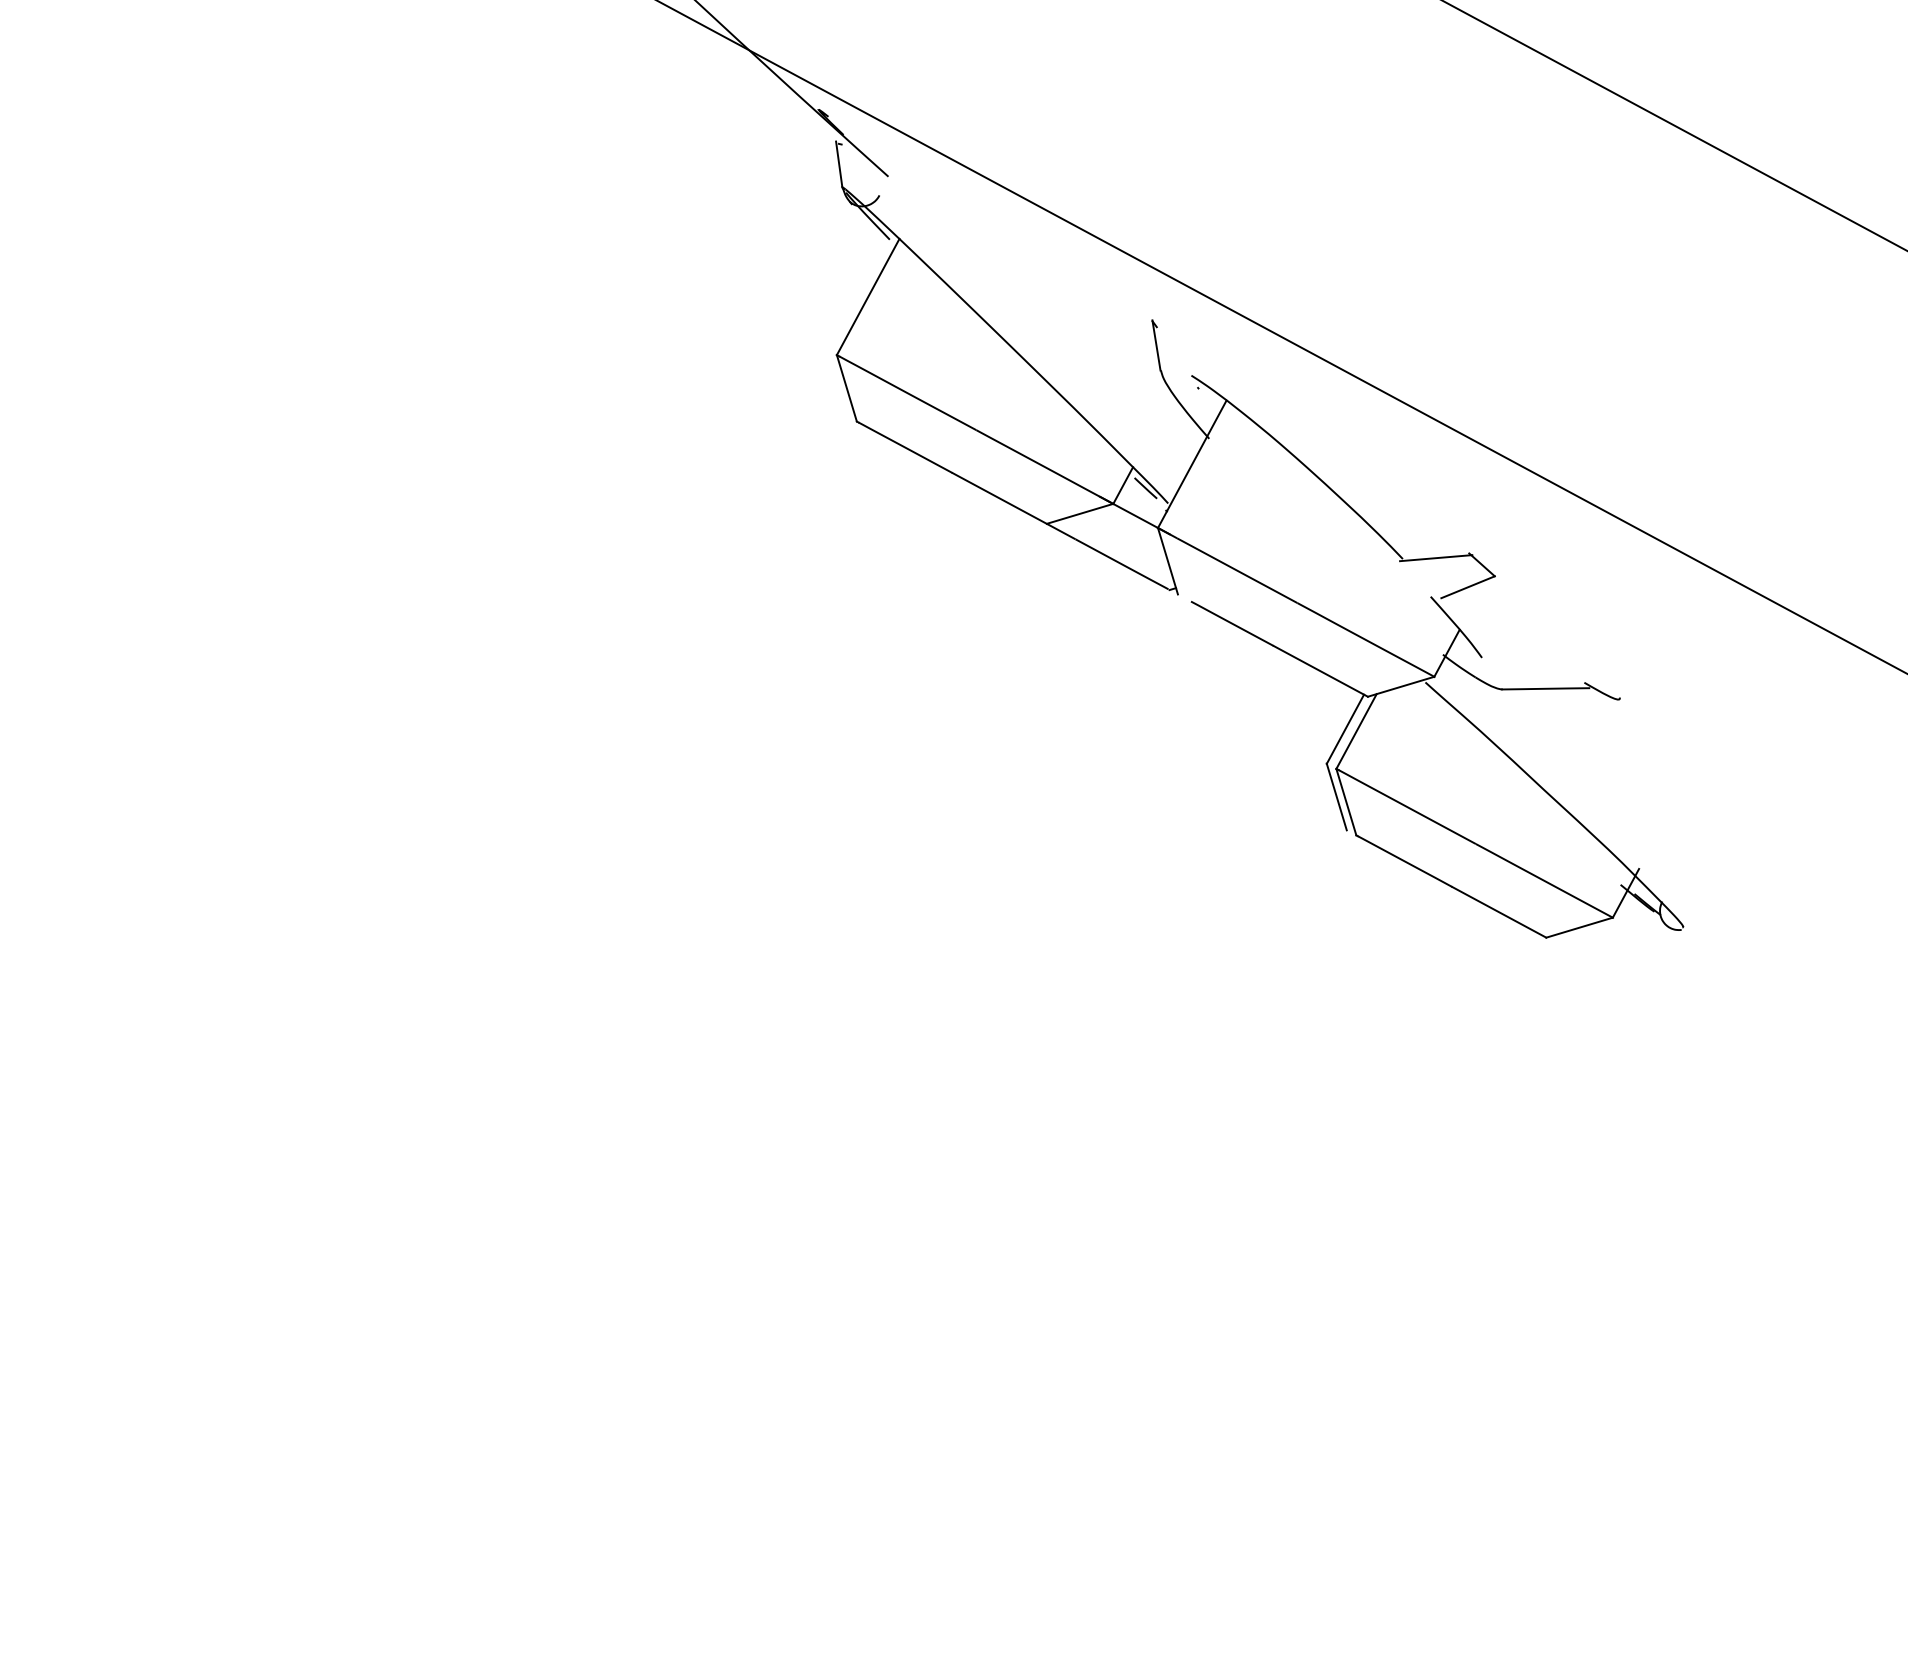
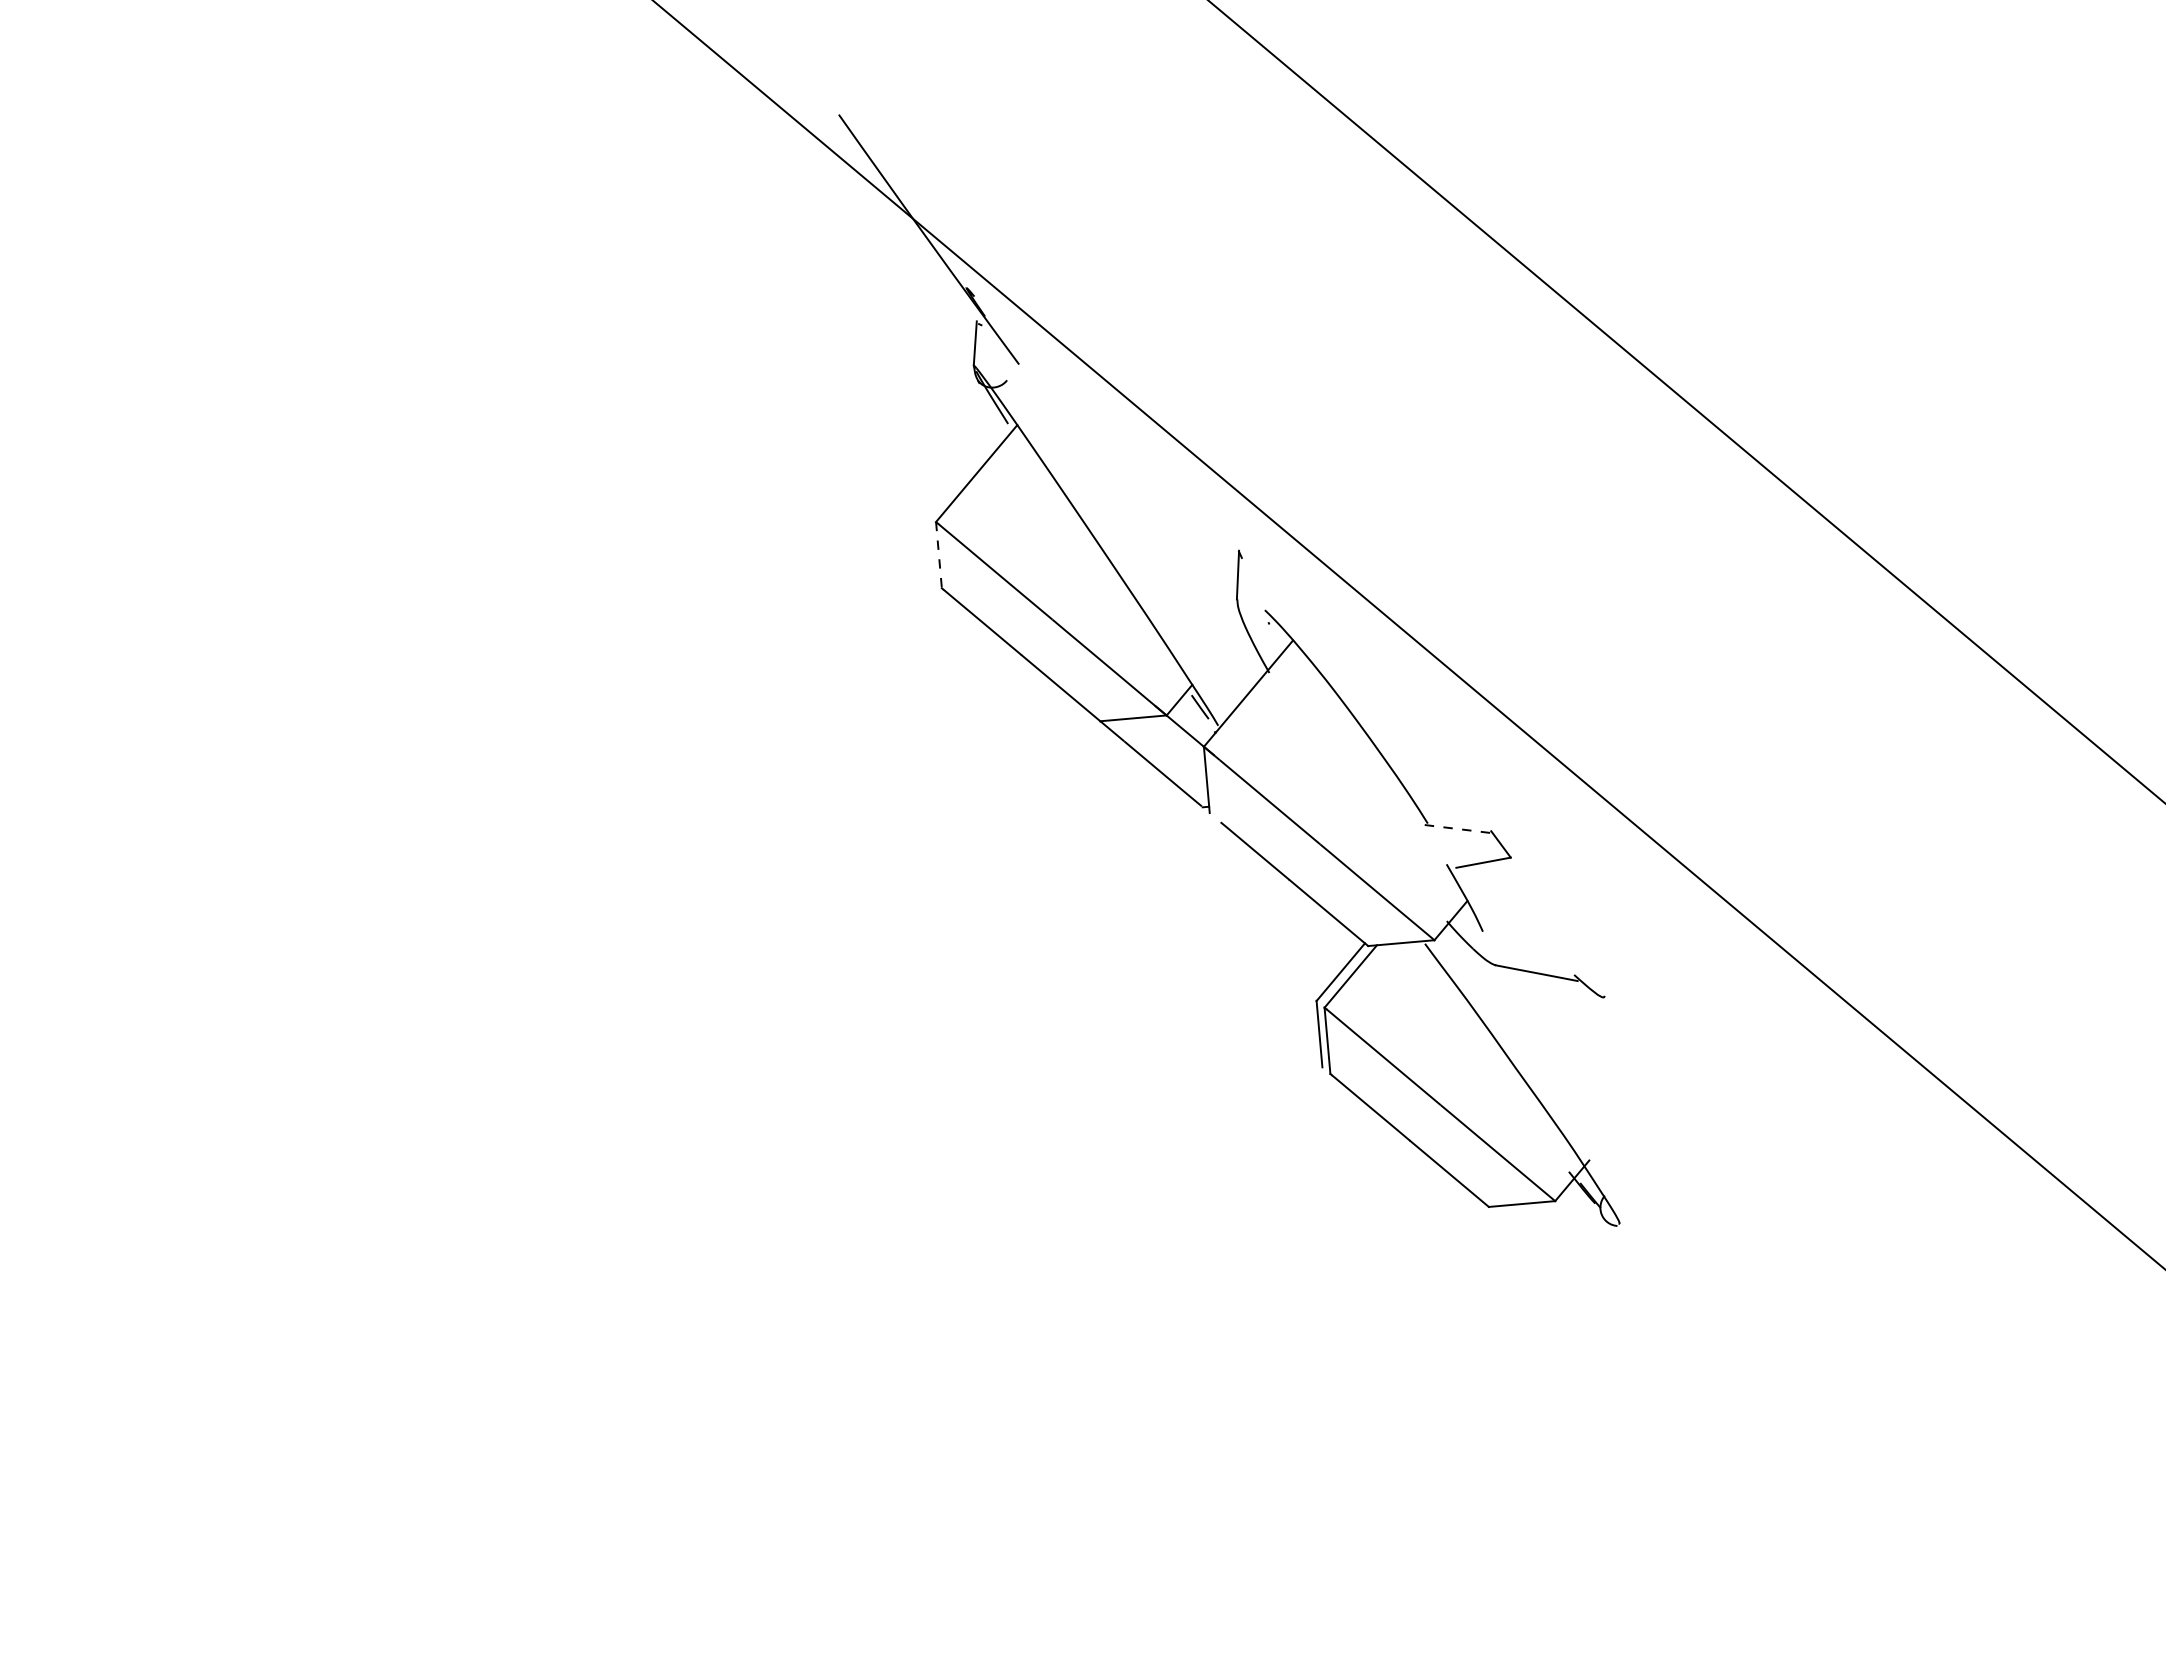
line: (847, 388) -> (939, 555), solid -> dashed
line: (1436, 558) -> (1459, 829), solid -> dashed

